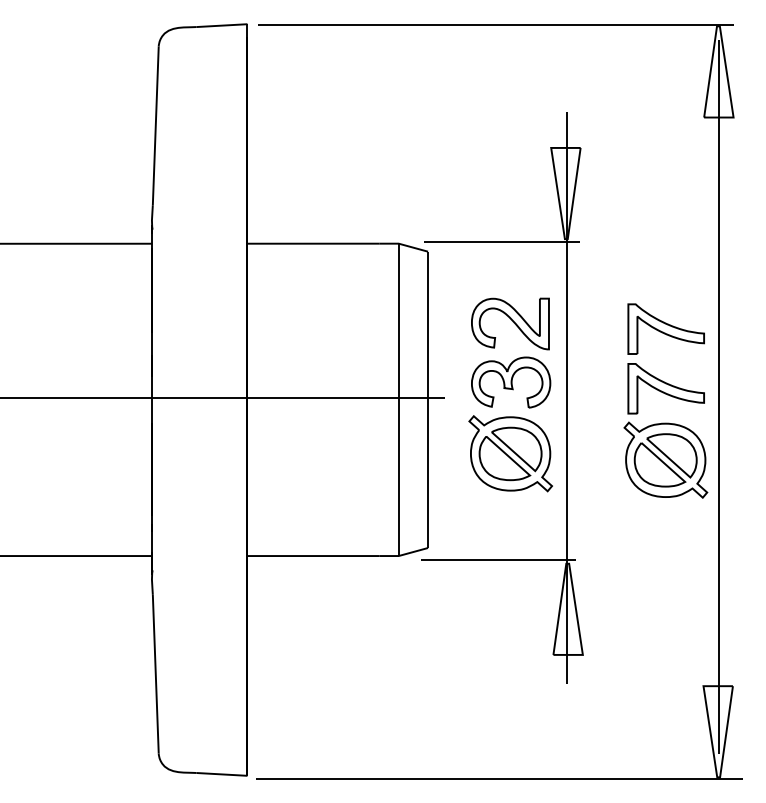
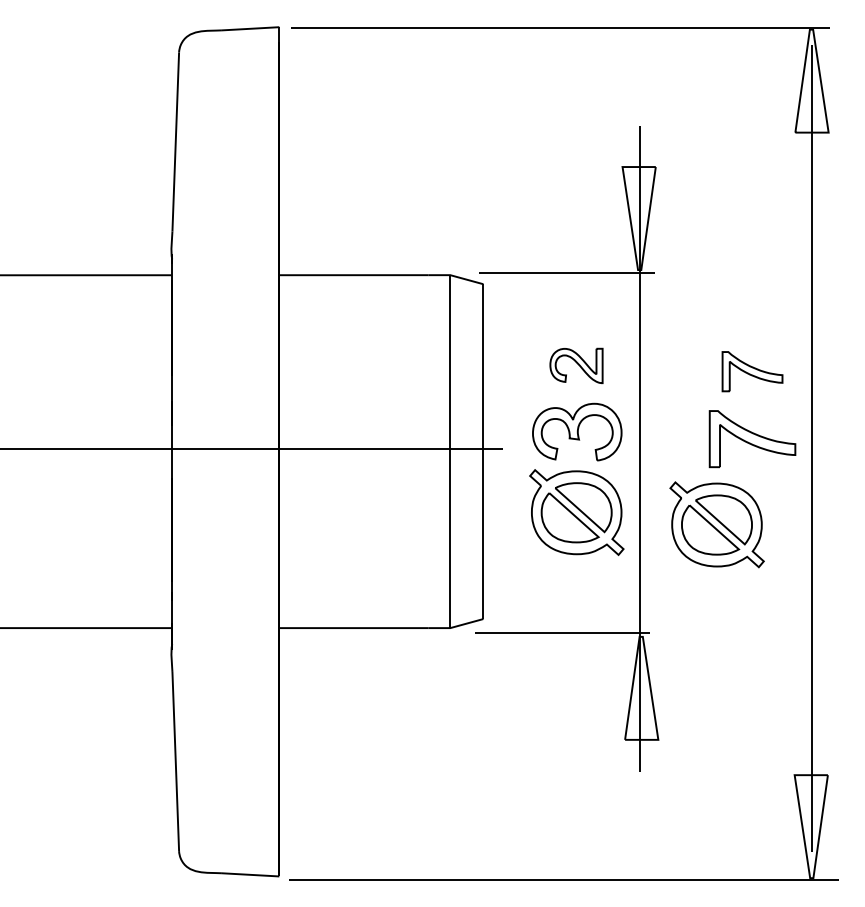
part: (510, 323) -> (576, 365), size x0.6
part: (666, 328) -> (752, 371), size x0.7
part: (665, 459) -> (716, 524), moved

